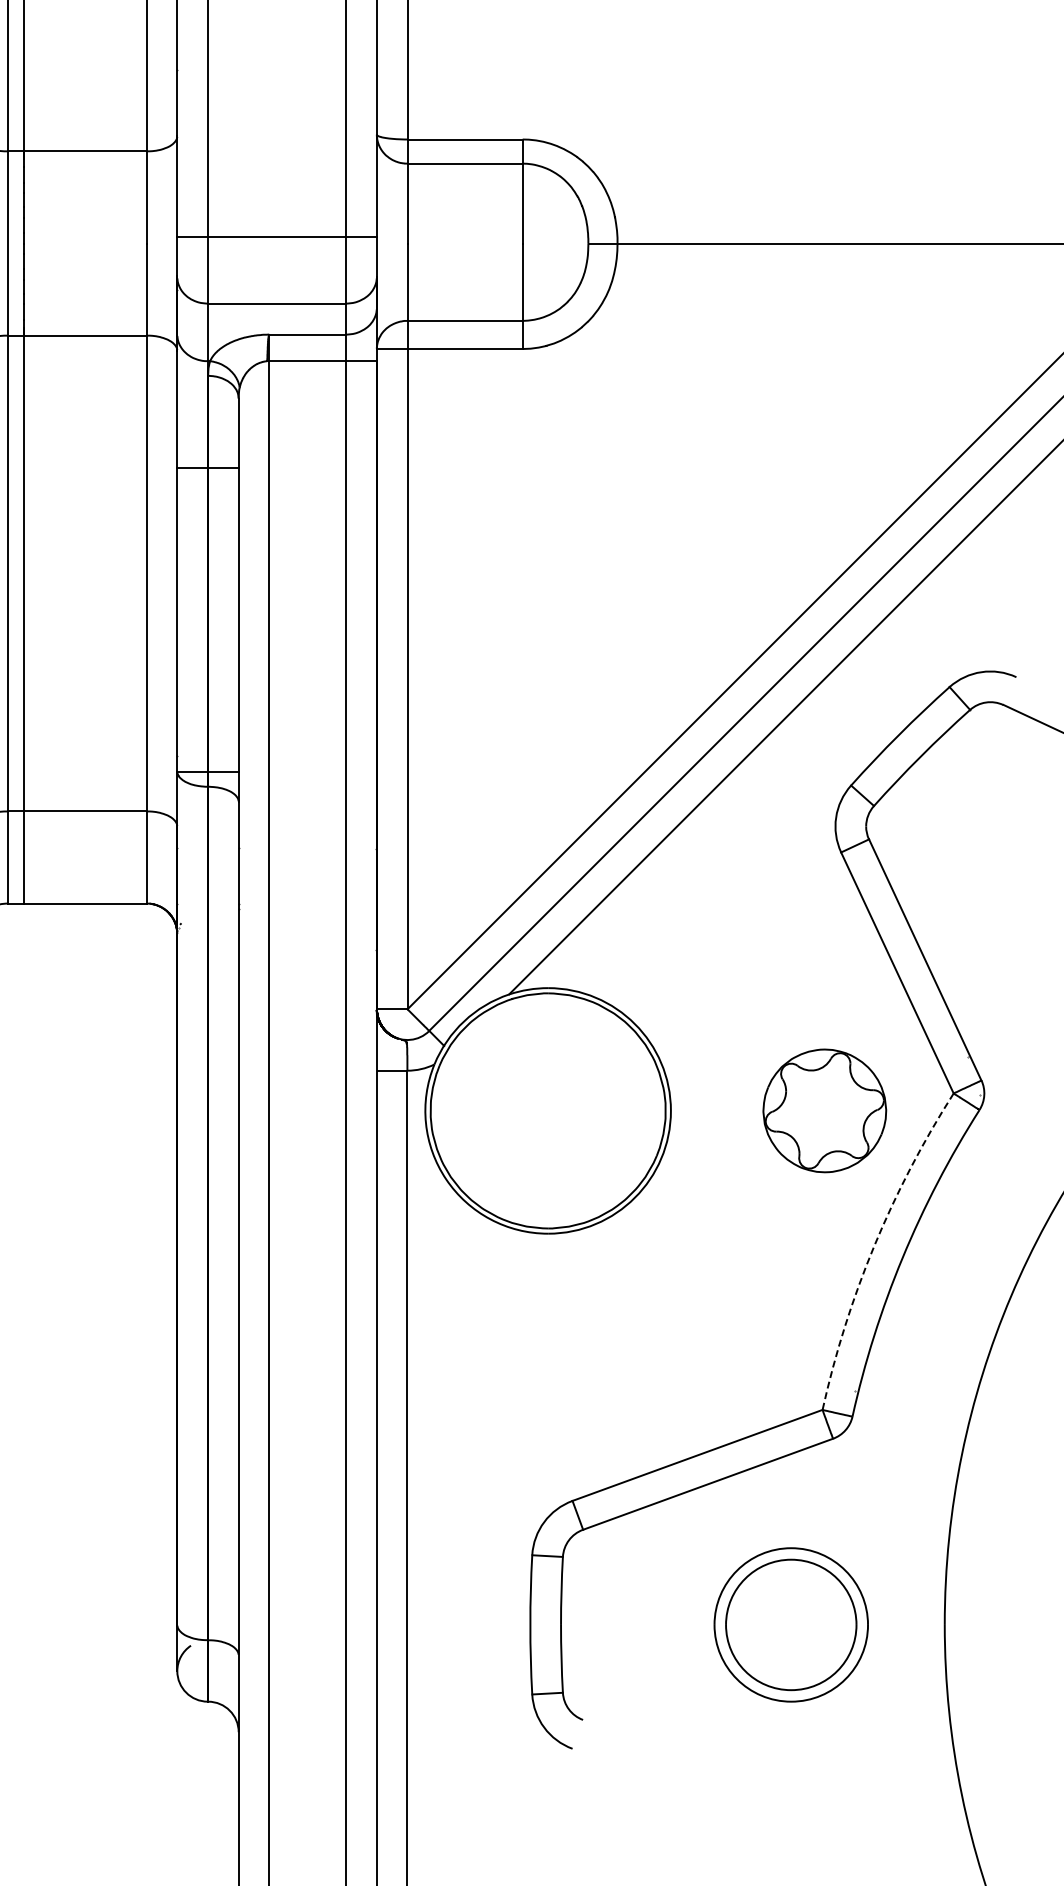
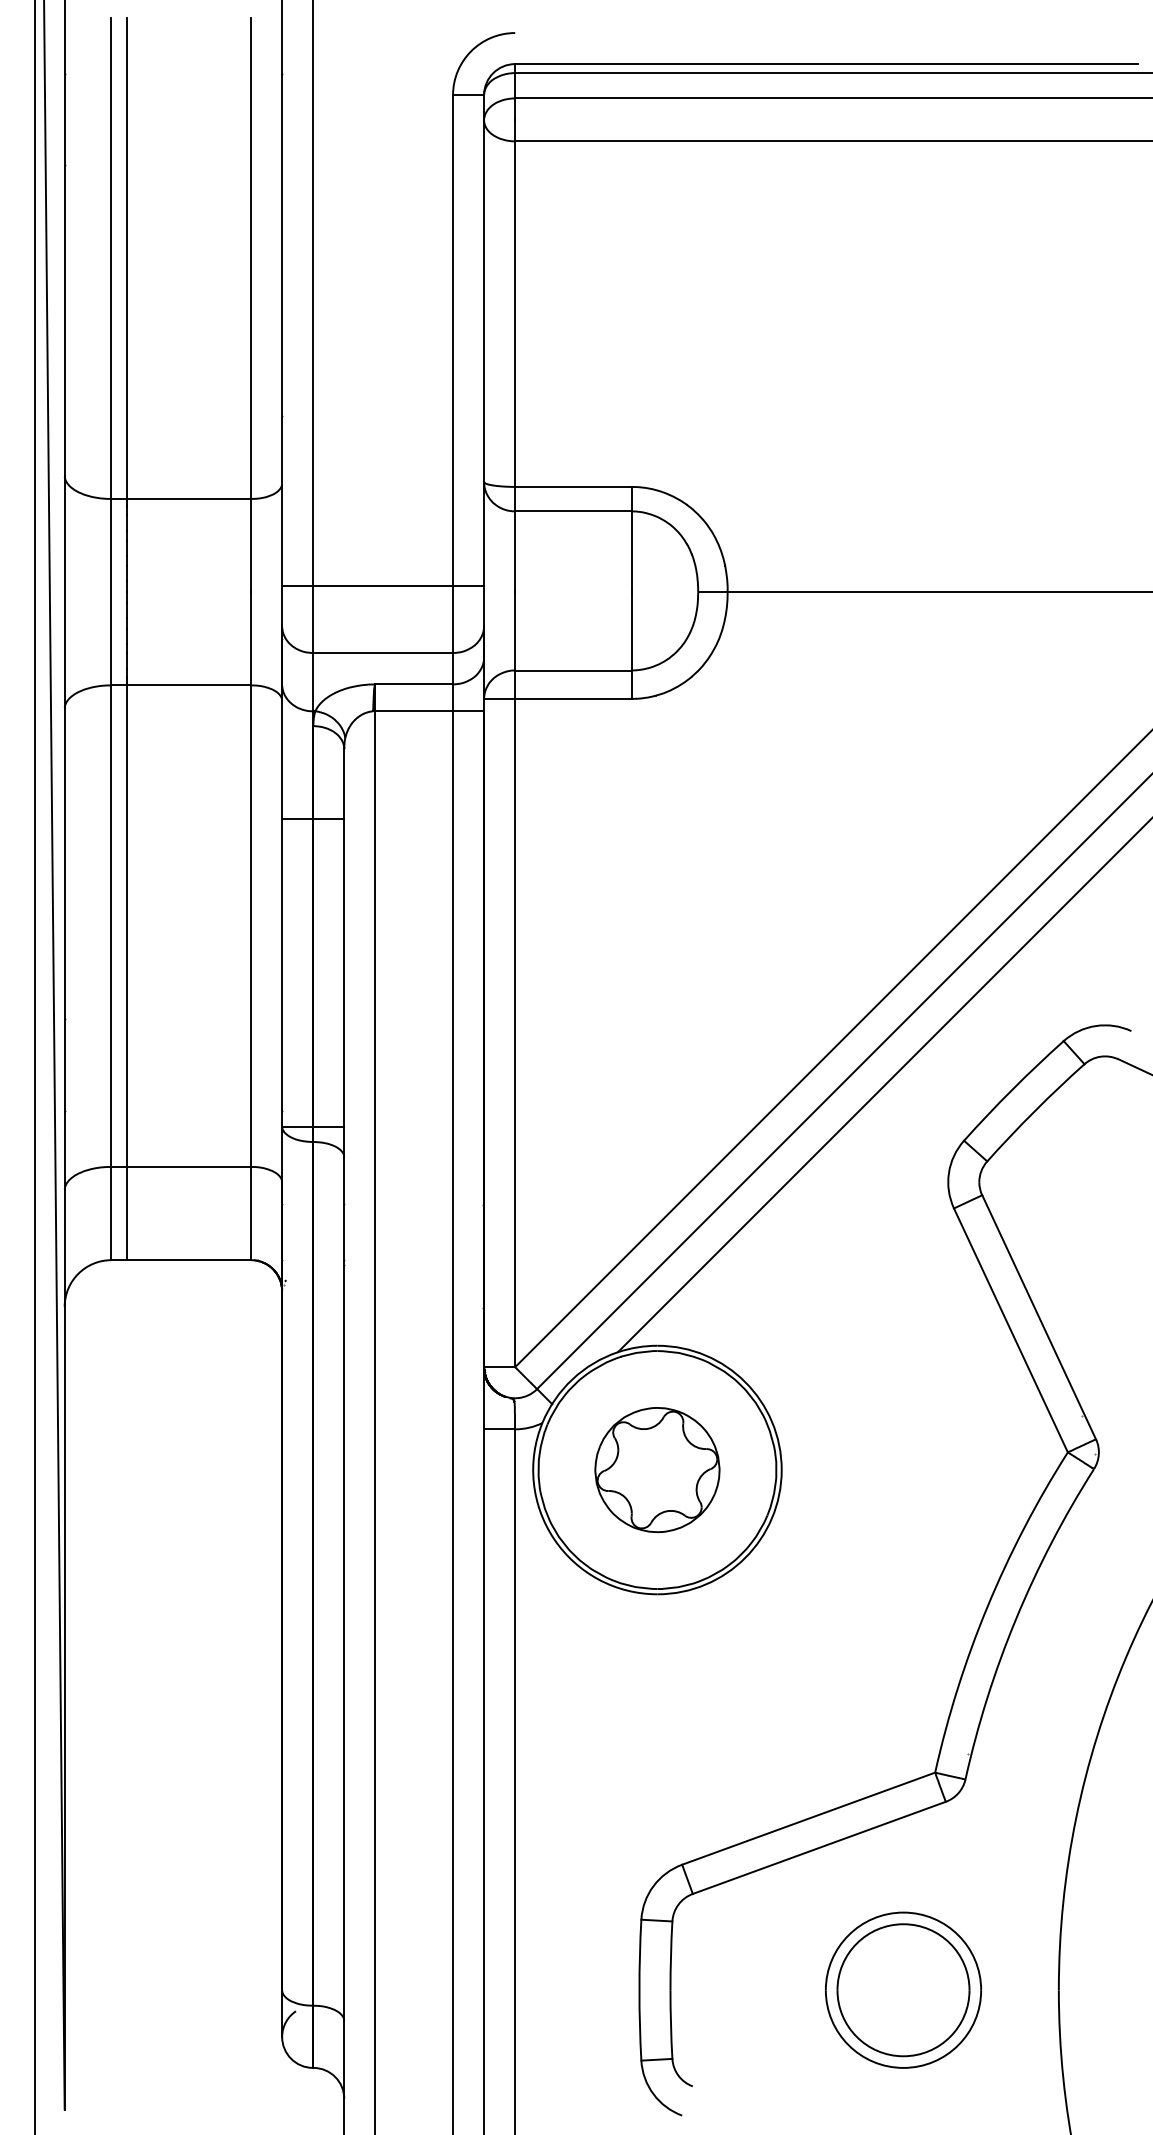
part: (824, 1111) -> (657, 1470), moved
arc: (874, 1245) -> (987, 1606), dashed -> solid

